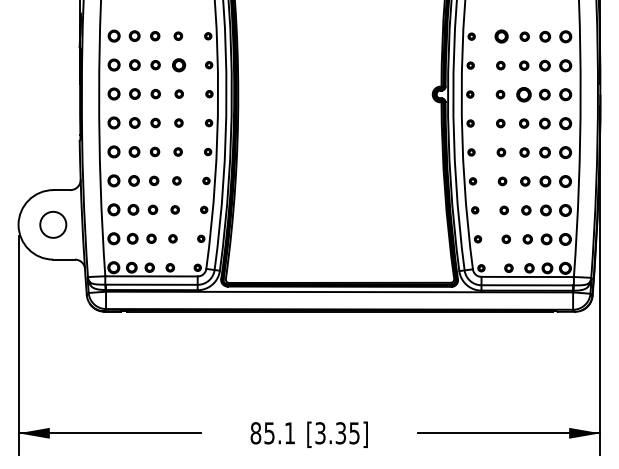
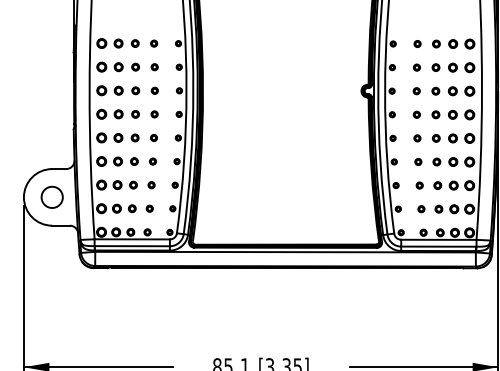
part: (501, 36) -> (417, 43), size x0.62
part: (178, 64) -> (154, 66), size x0.62
part: (523, 94) -> (435, 91), size x0.62

